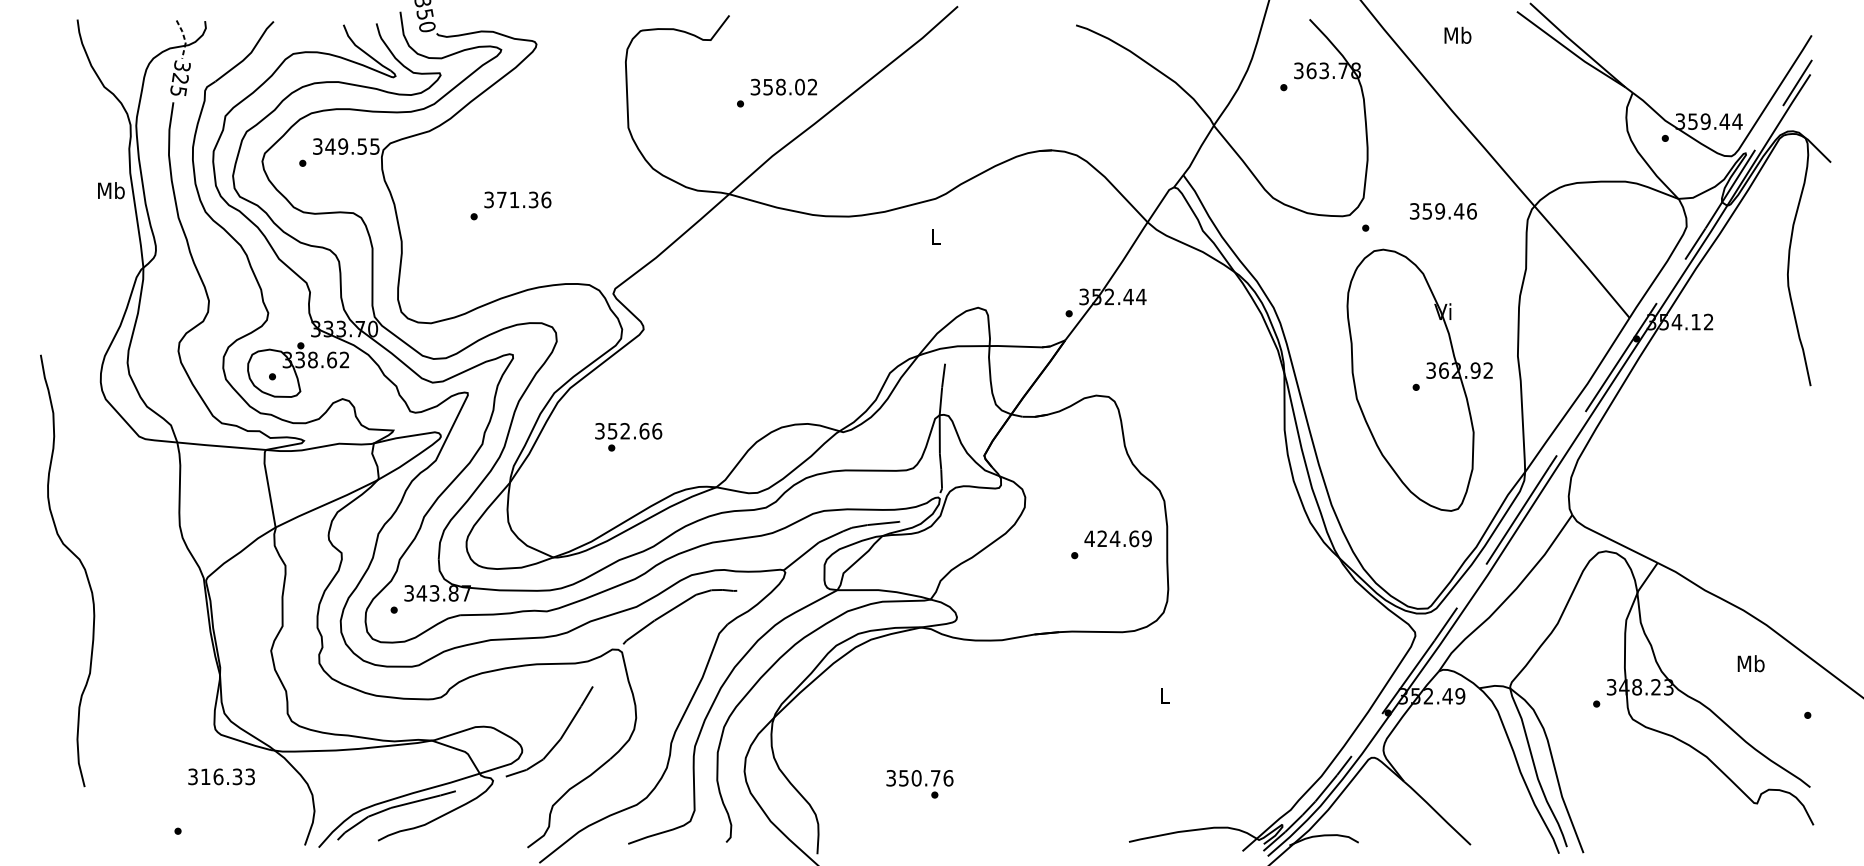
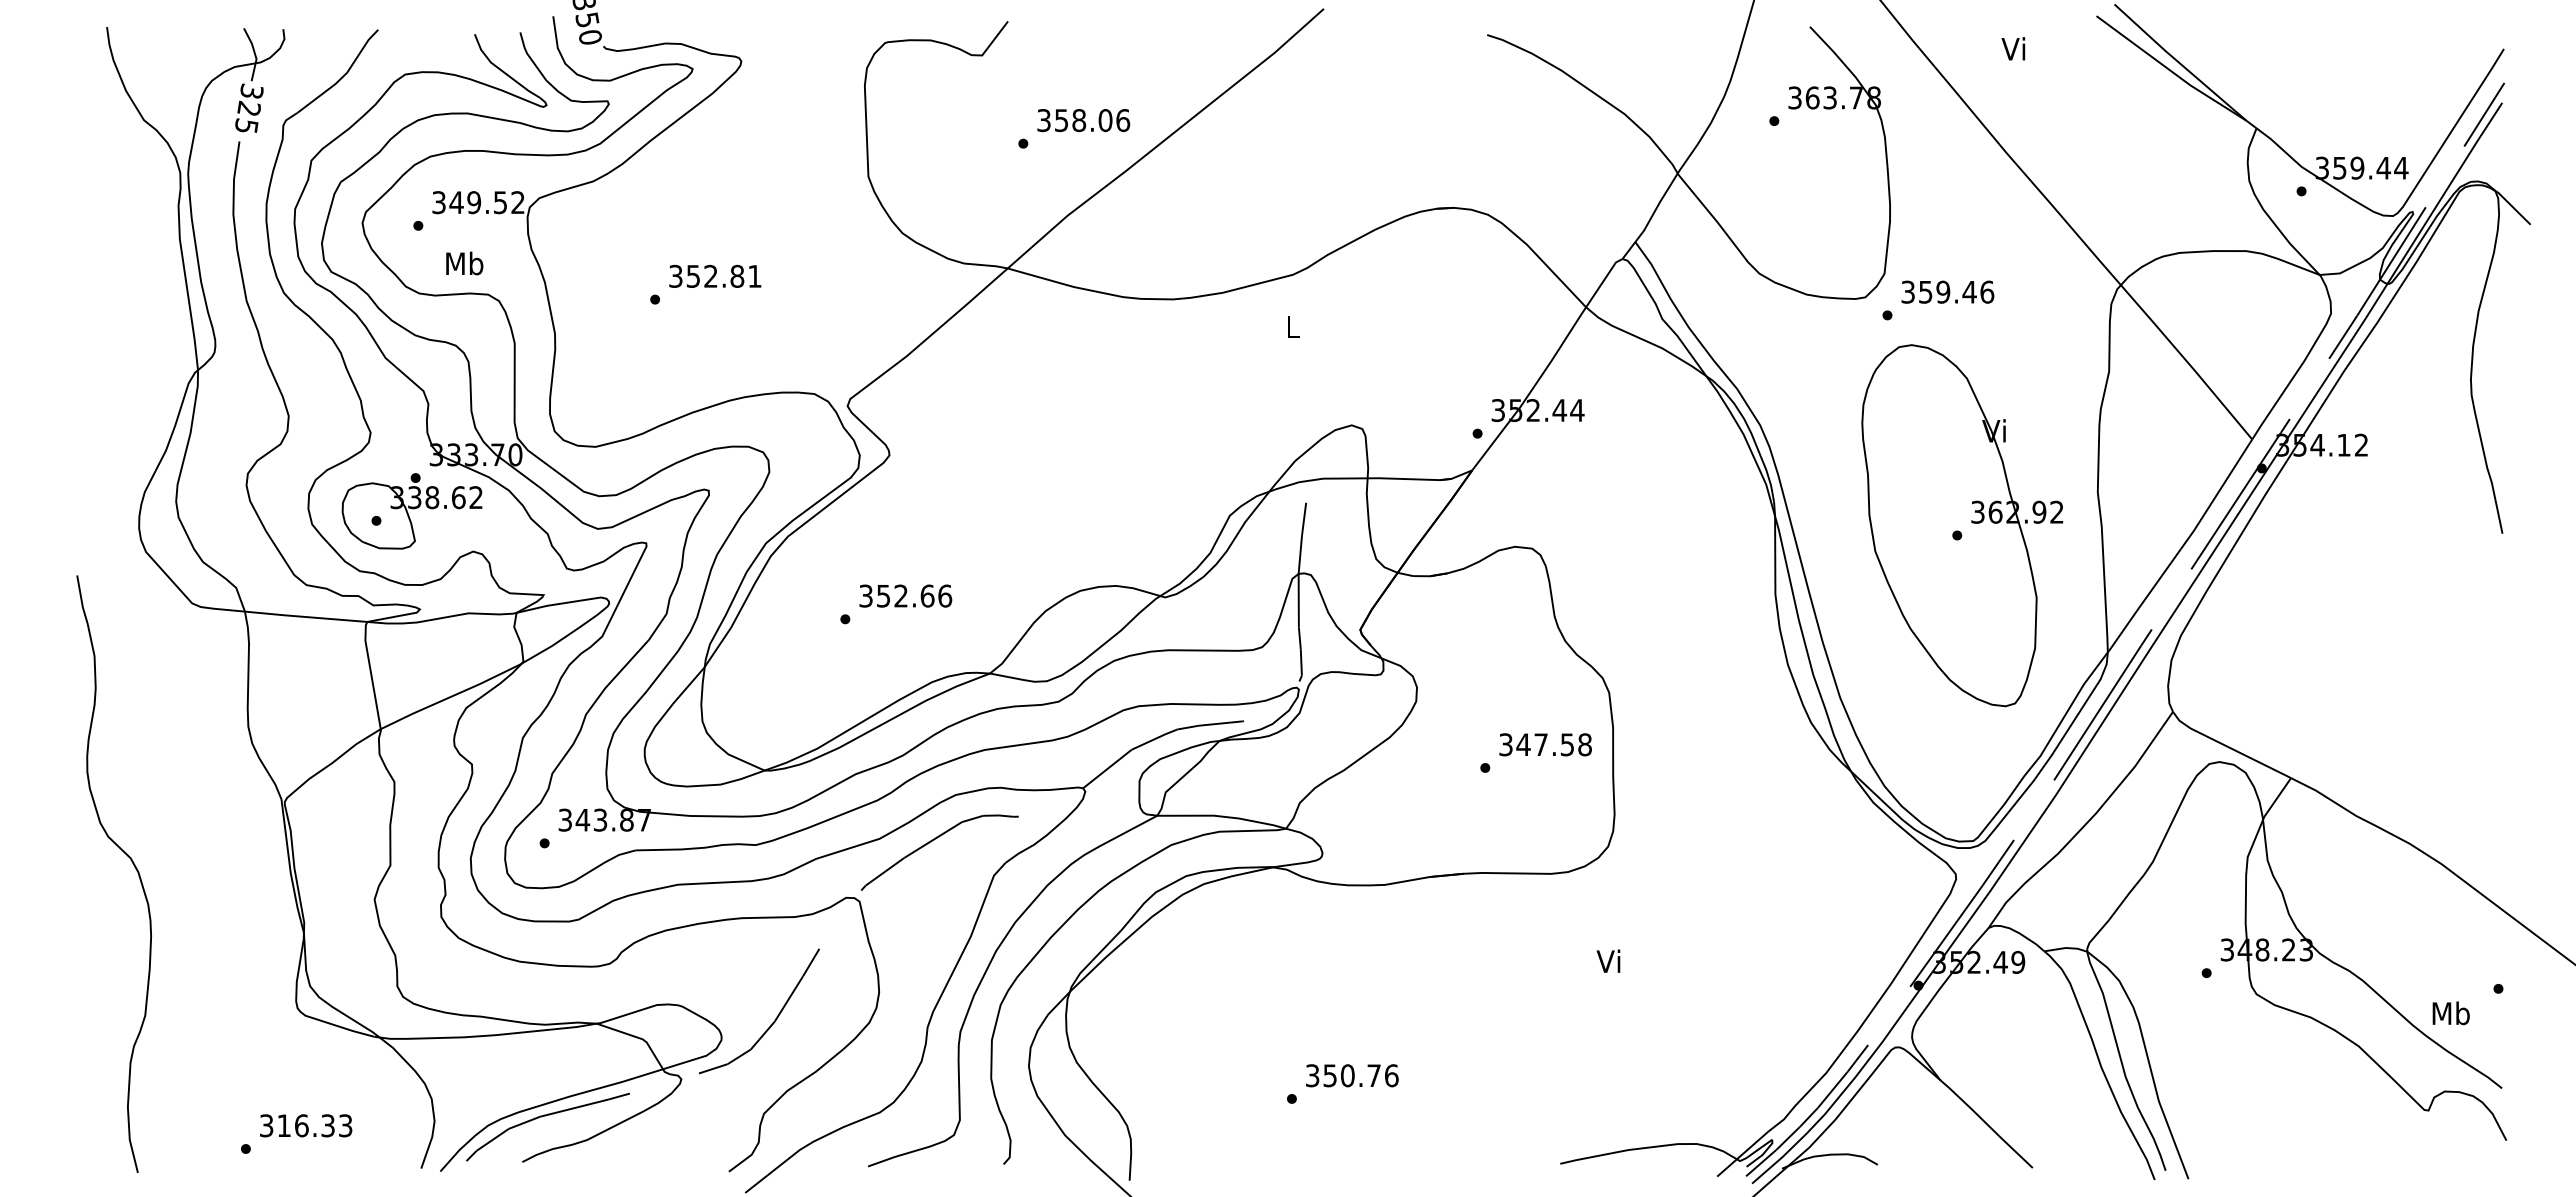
text: (1457, 35) -> (2014, 48), Mb -> Vi
line: (184, 38) -> (254, 53), dashed -> solid
text: (812, 87) -> (1123, 120), 358.02 -> 358.06
text: (374, 146) -> (517, 202), 349.55 -> 349.52
text: (111, 190) -> (464, 263), moved
text: (523, 199) -> (723, 275), 371.36 -> 352.81
text: (1443, 210) -> (1947, 291), moved
text: (628, 430) -> (905, 595), moved
text: (1117, 538) -> (1544, 744), 424.69 -> 347.58
curve: (79, 561) -> (130, 860), moved
text: (1750, 663) -> (2450, 1013), moved
text: (1163, 694) -> (1608, 960), L -> Vi
text: (221, 776) -> (306, 1125), moved
text: (920, 778) -> (1352, 1075), moved

